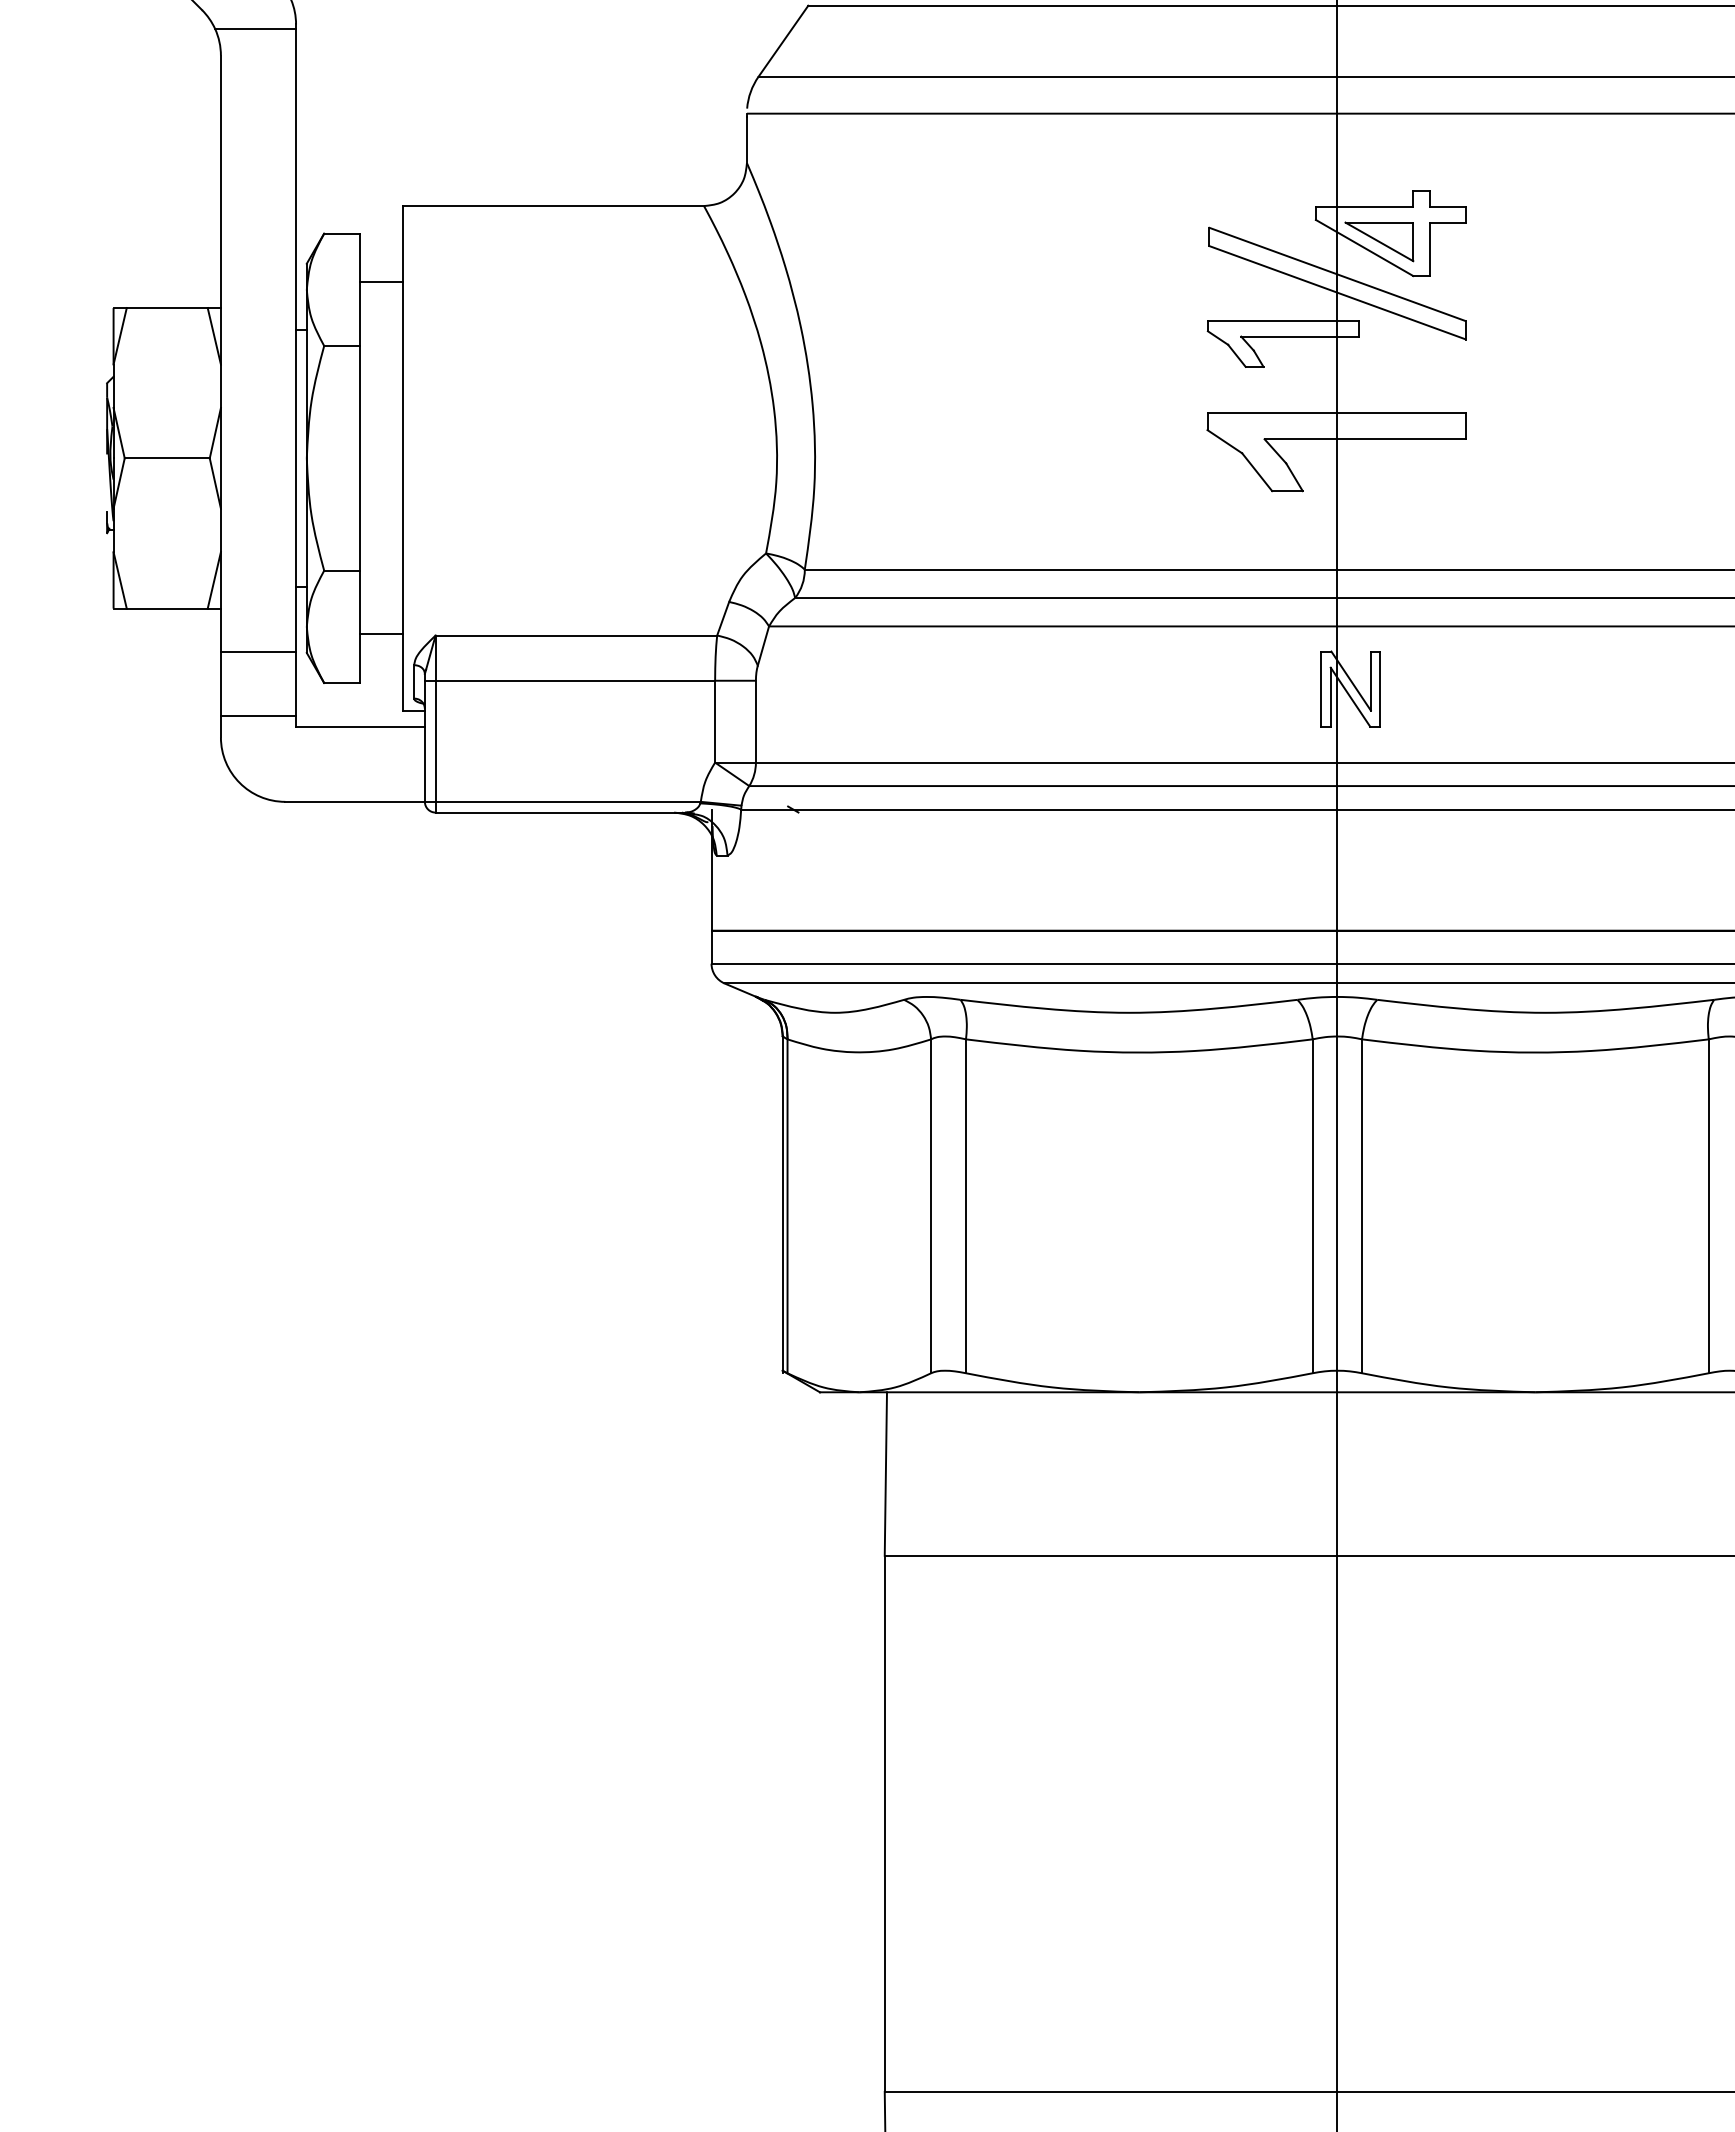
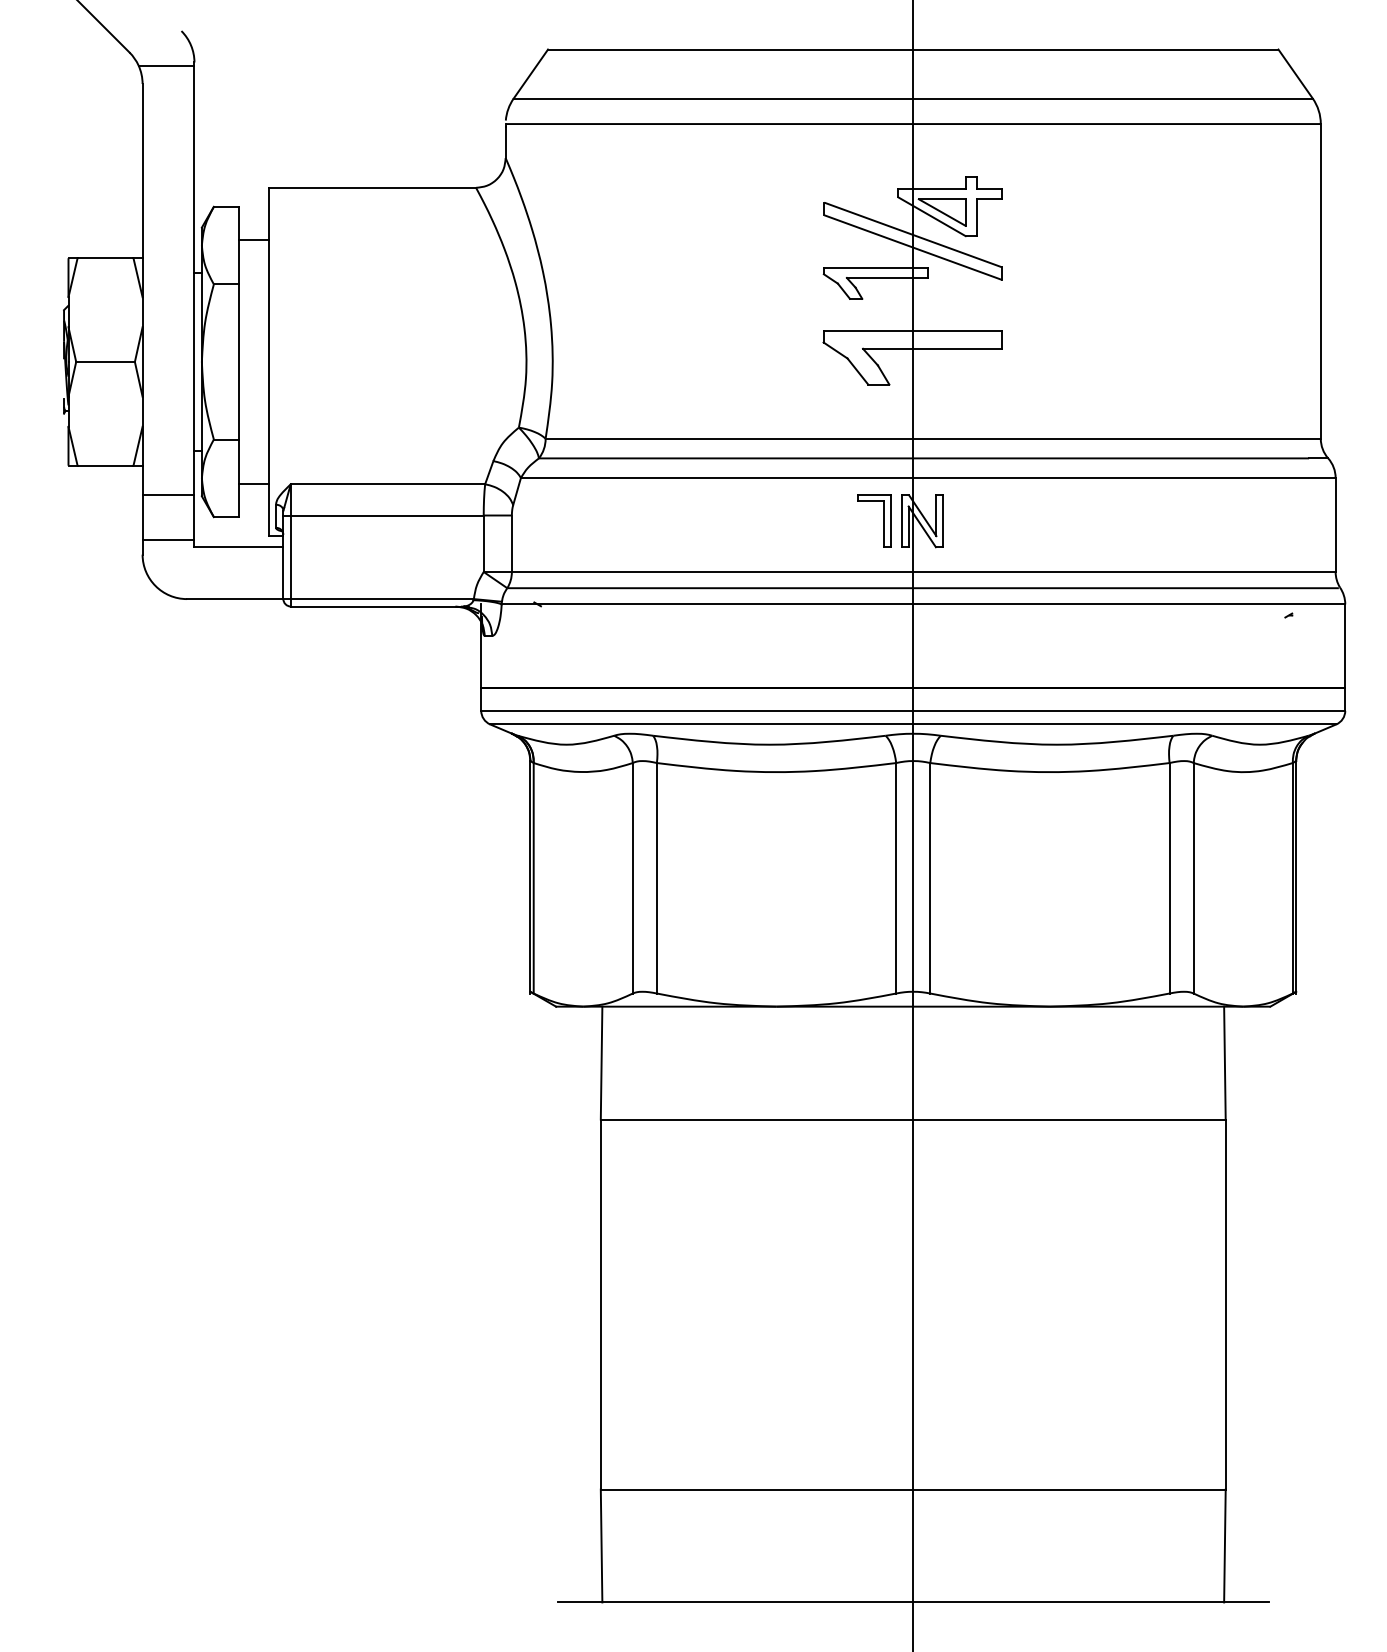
part: (1294, 687) -> (883, 520), added

